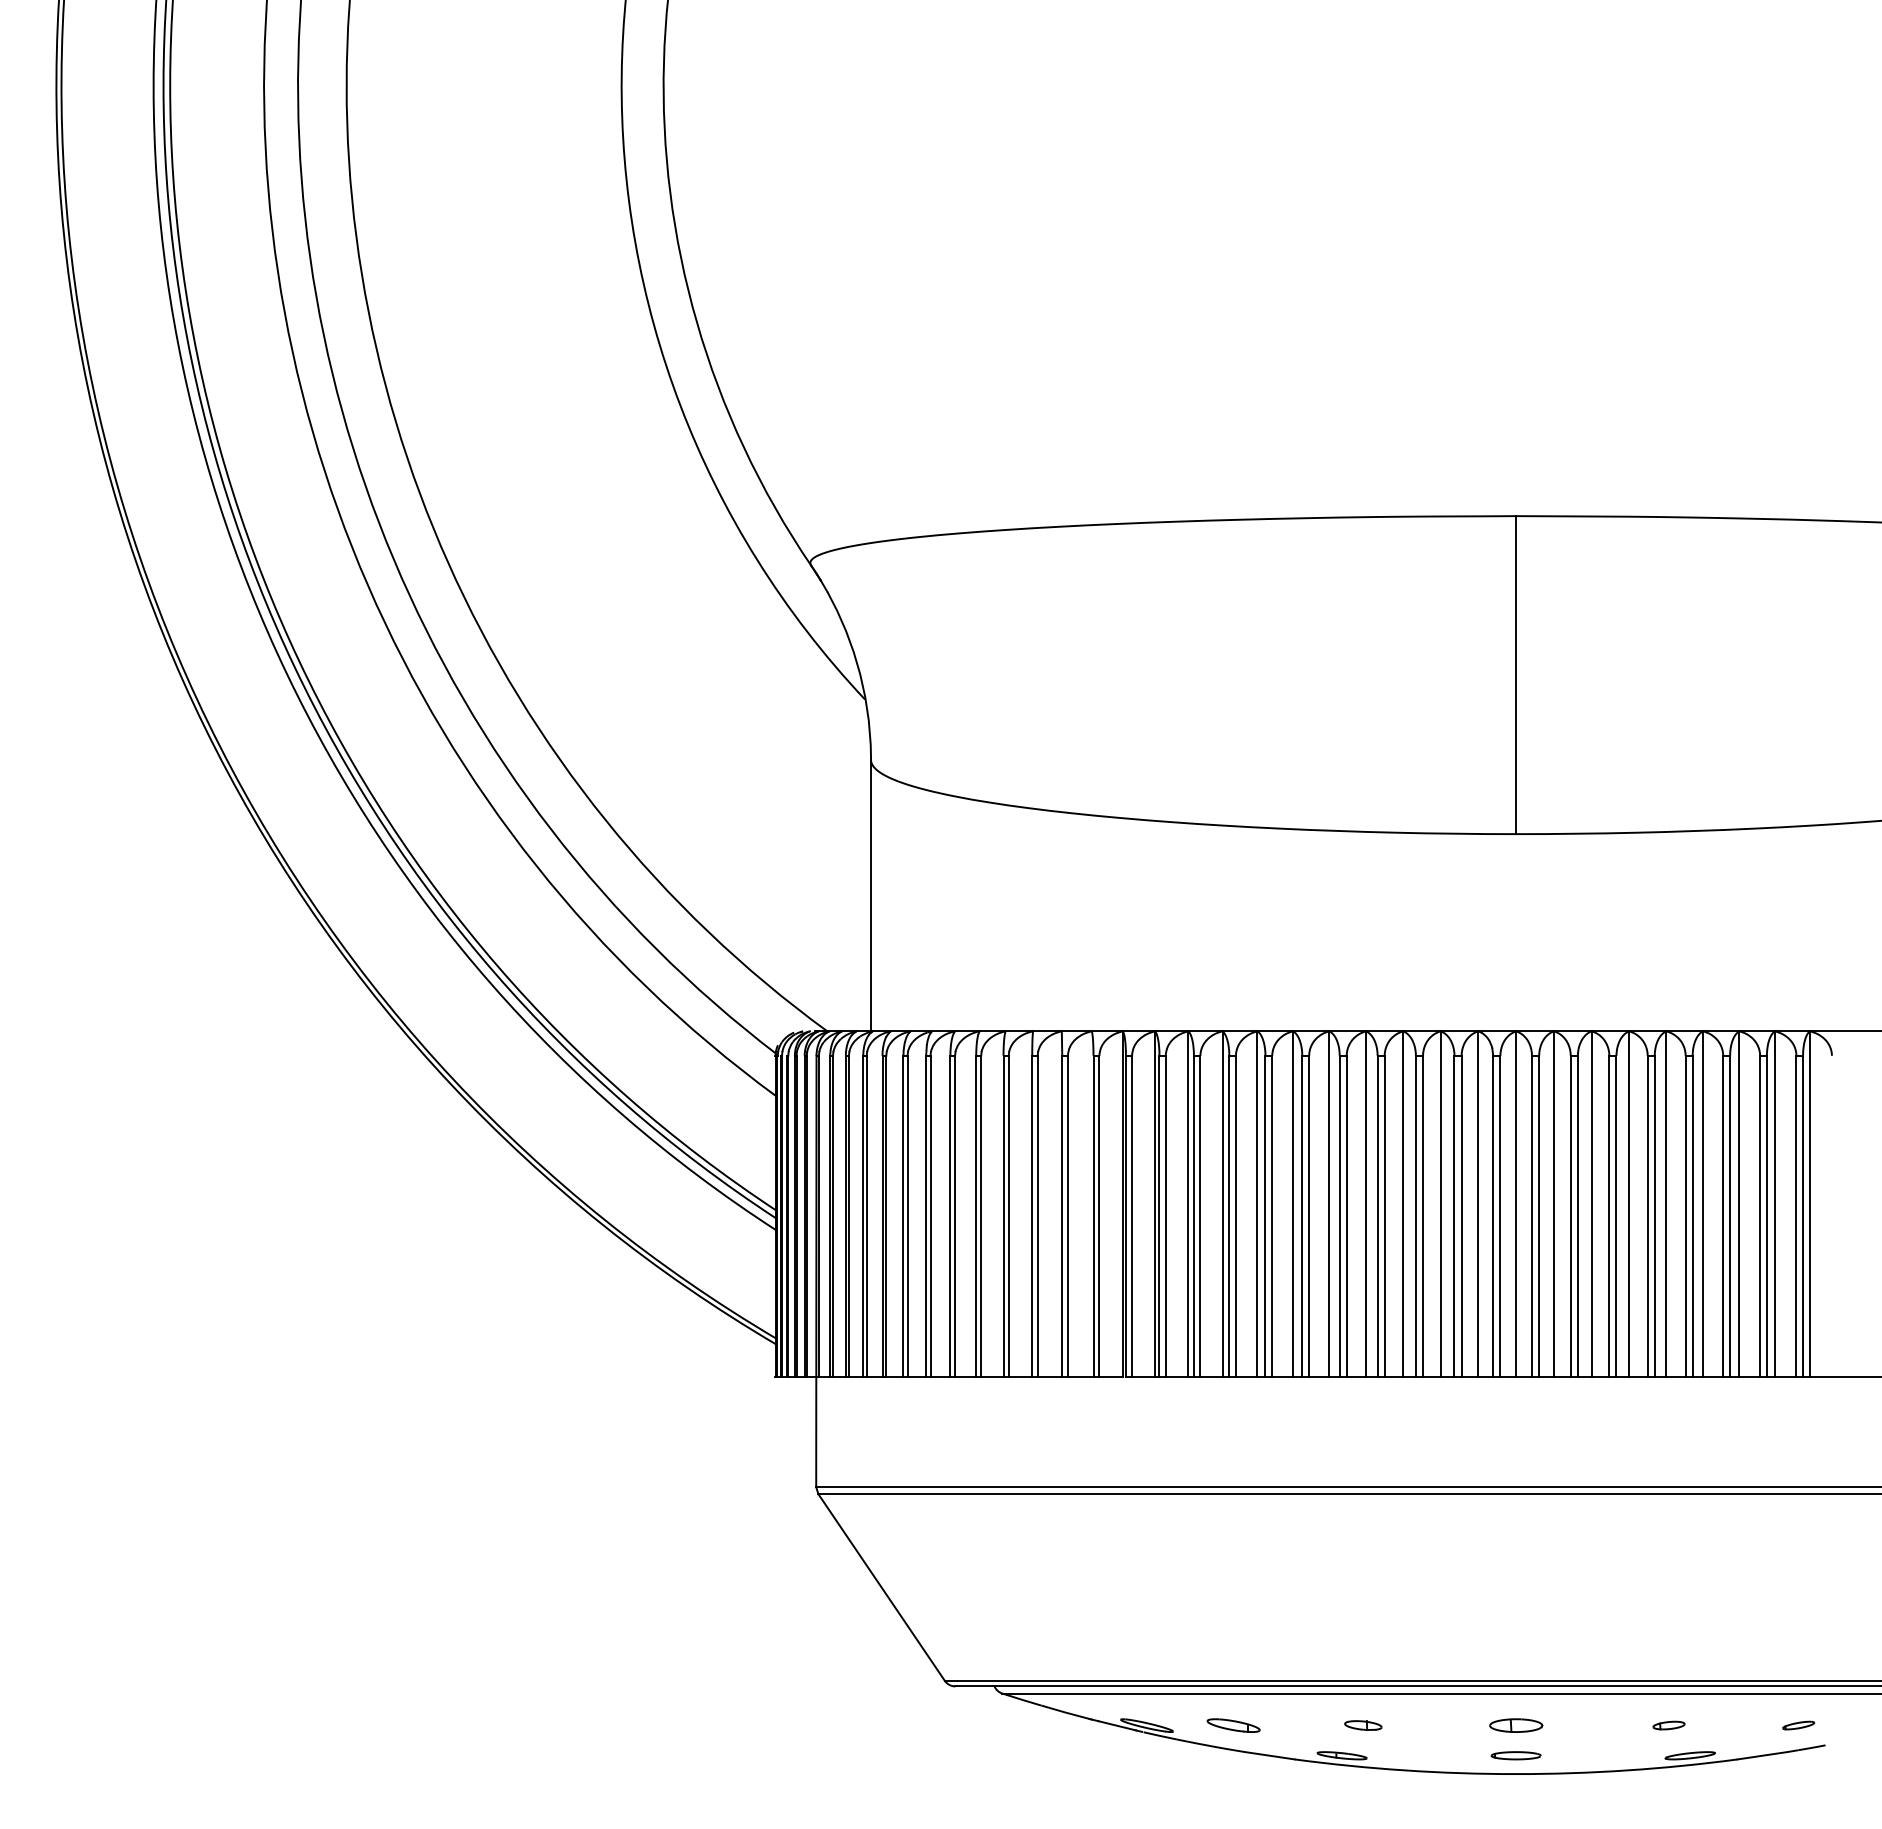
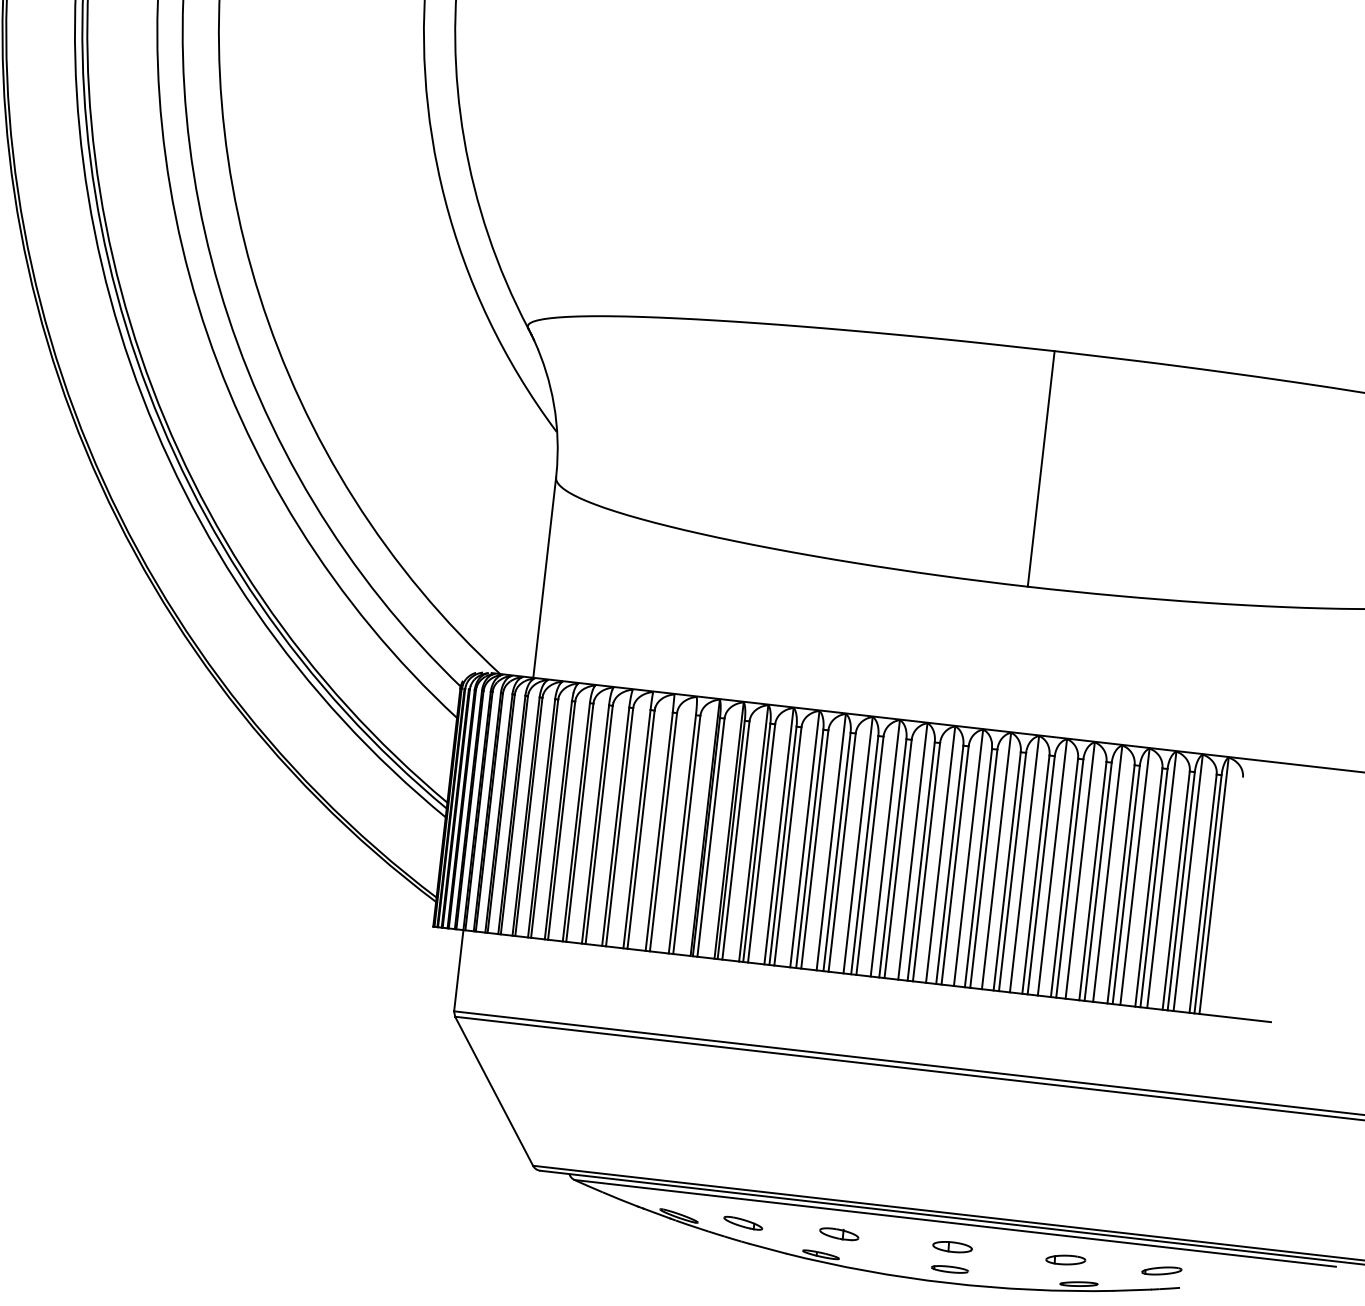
part: (1363, 1725) -> (839, 1234), size x1.43
part: (1668, 1725) -> (1065, 1259), size x1.67
part: (1798, 1725) -> (1161, 1270), size x1.67

